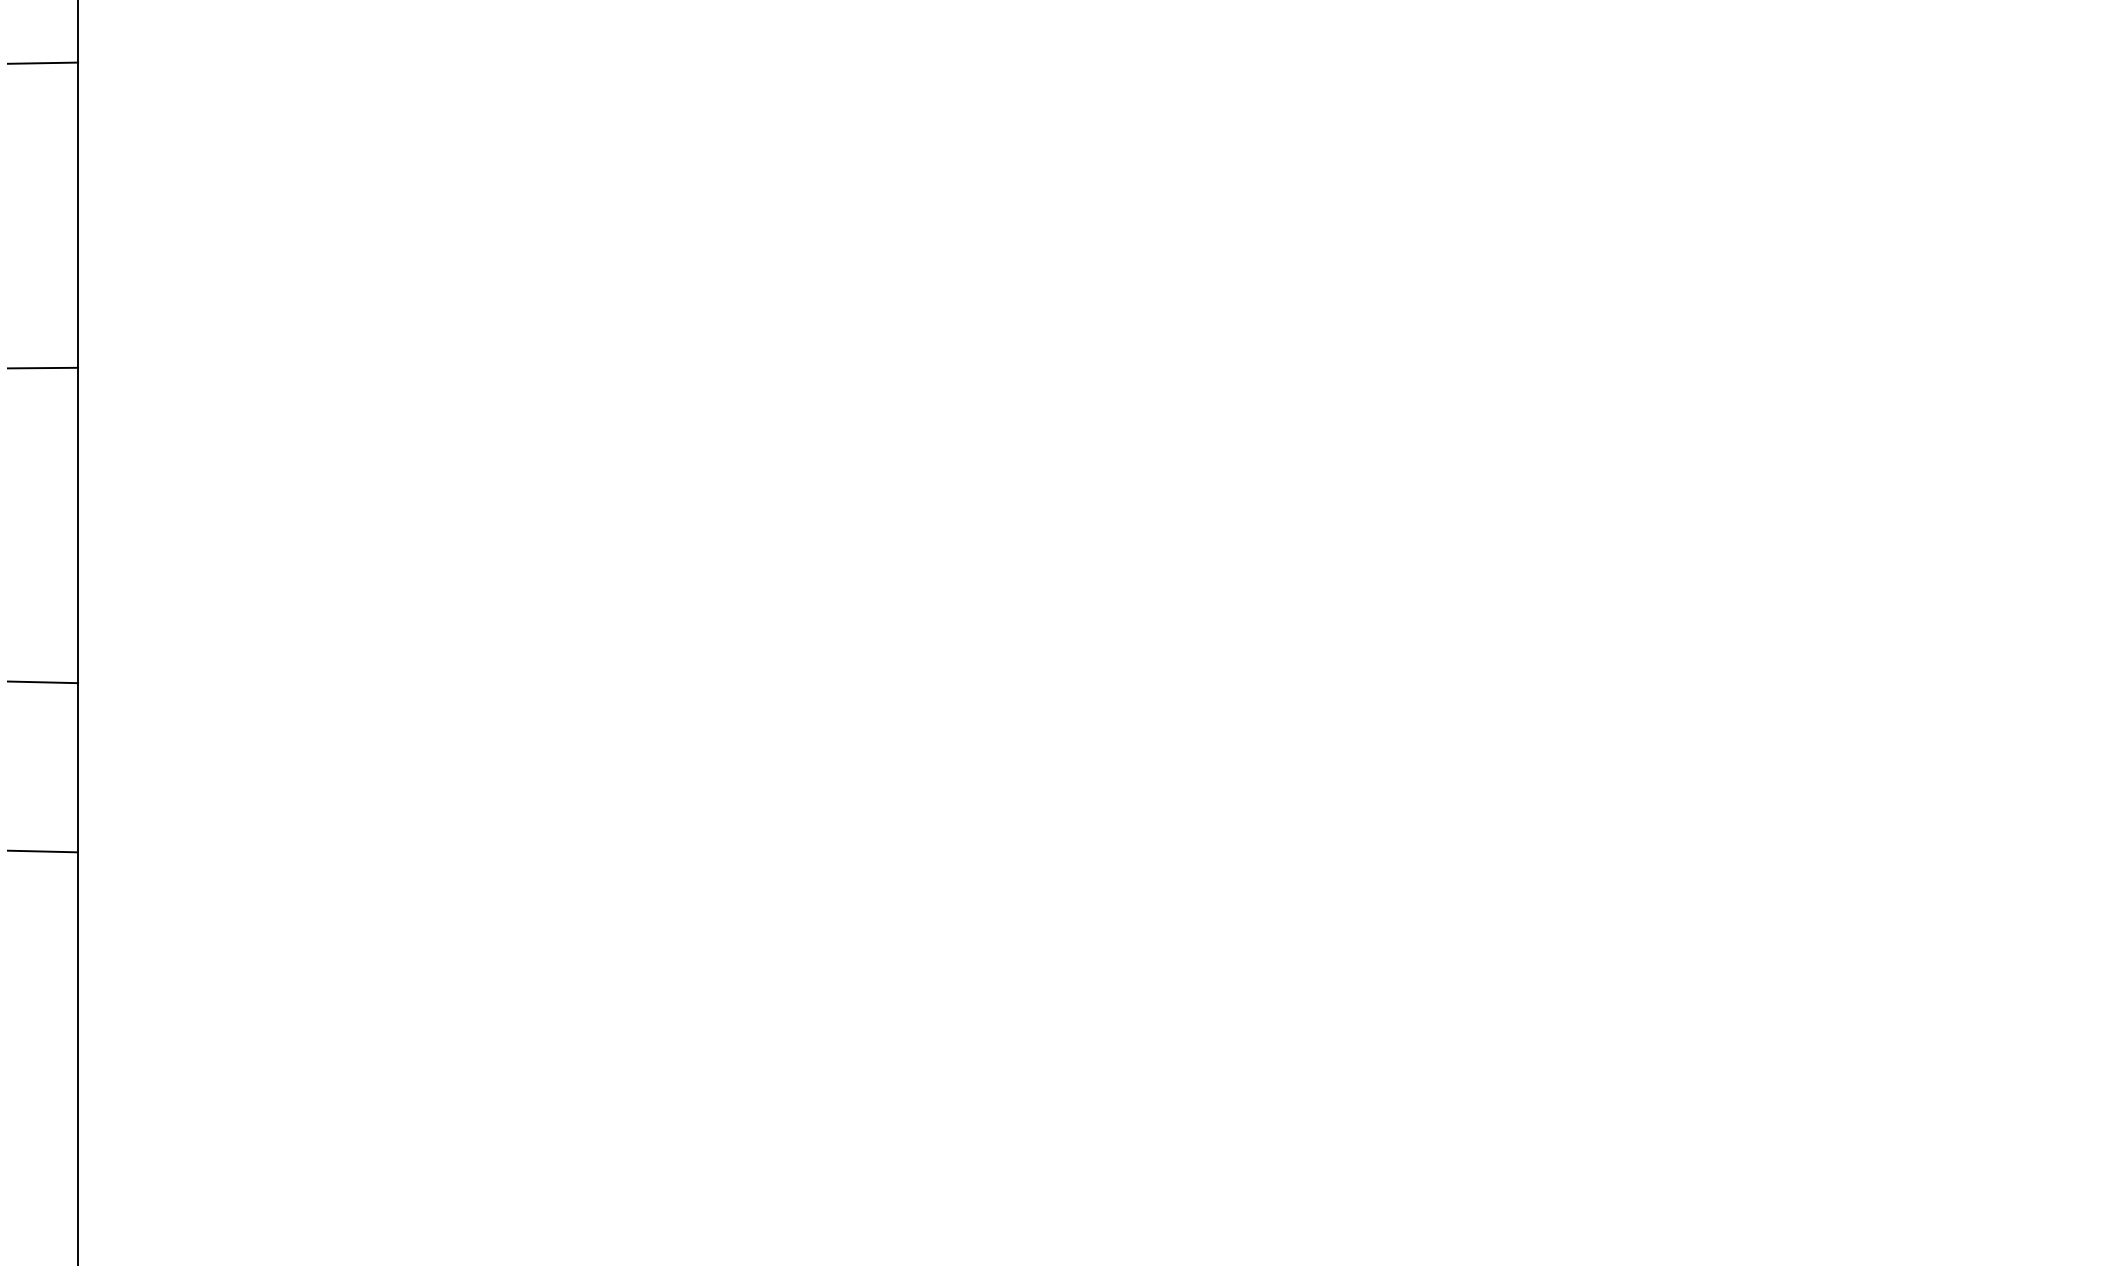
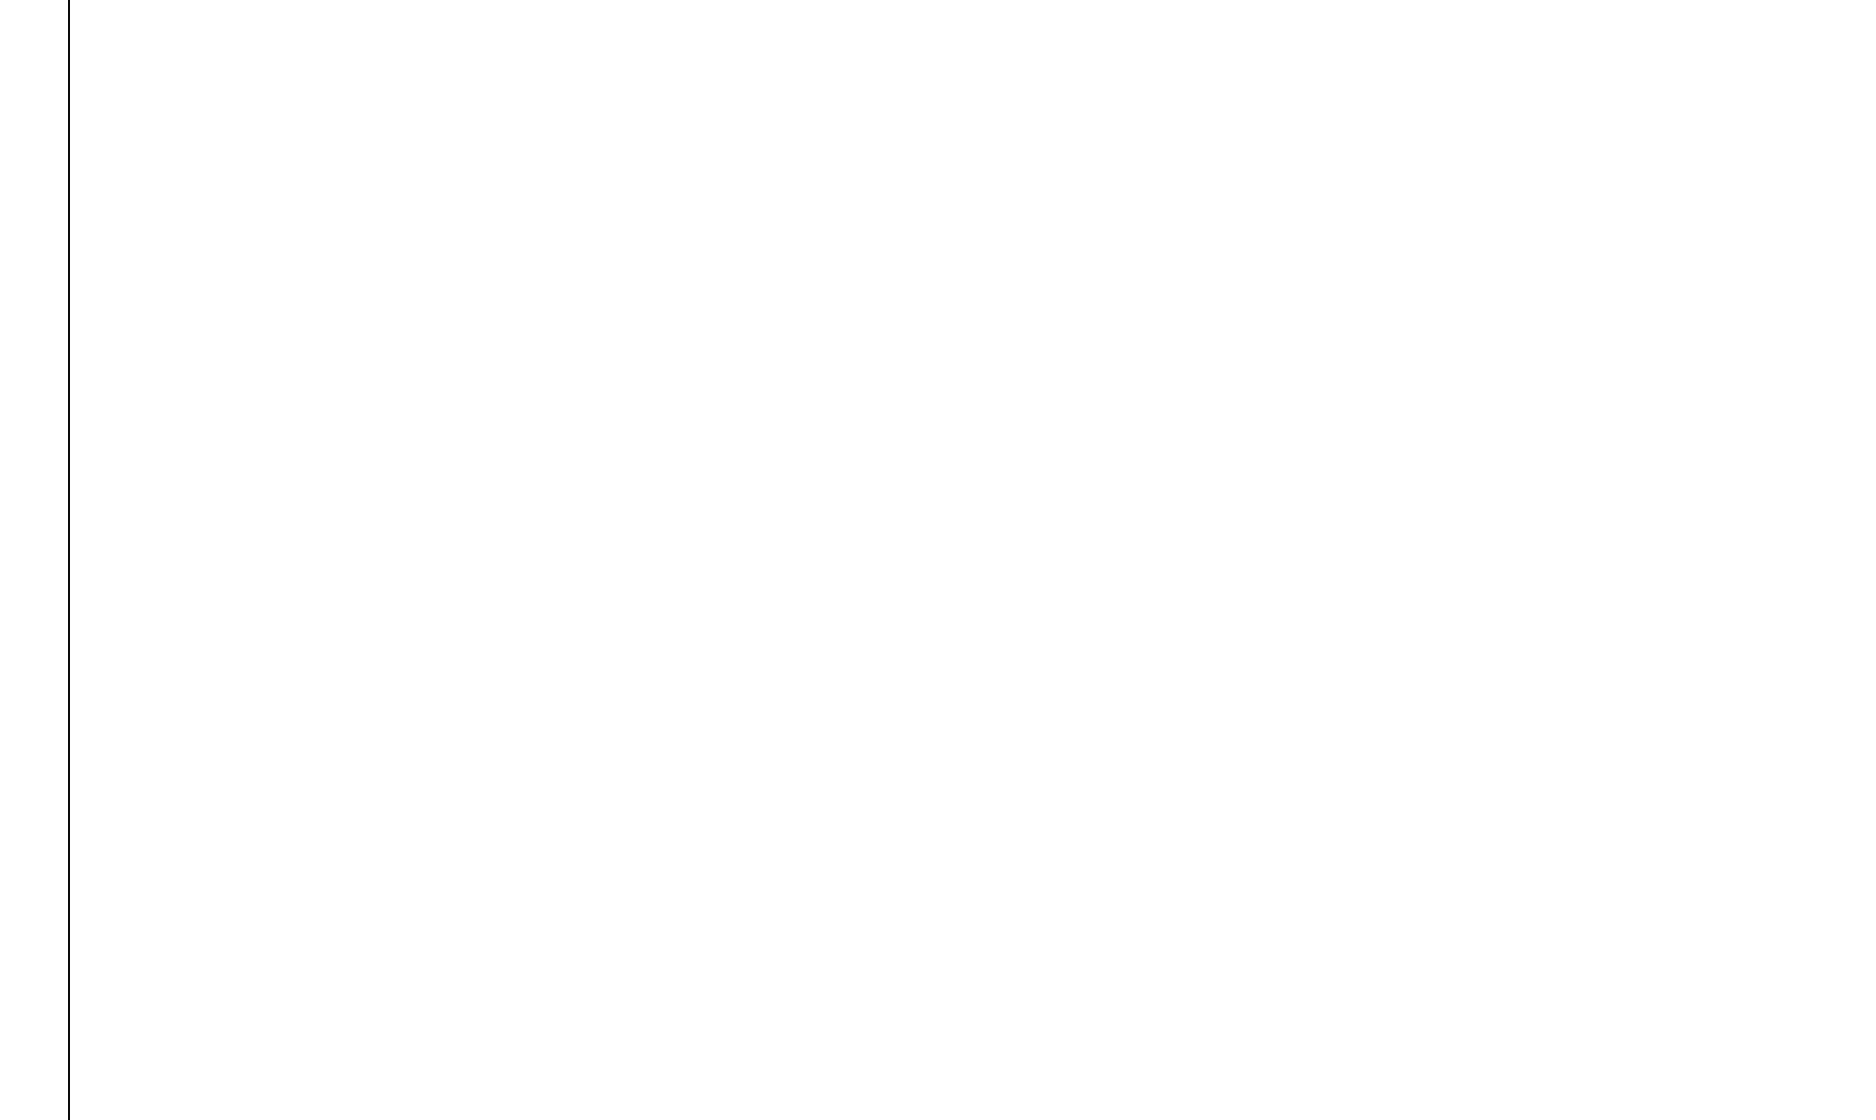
line: (42, 62) -> (37, 55), removed
line: (42, 367) -> (37, 325), removed
line: (42, 682) -> (37, 603), removed
line: (42, 851) -> (37, 753), removed

